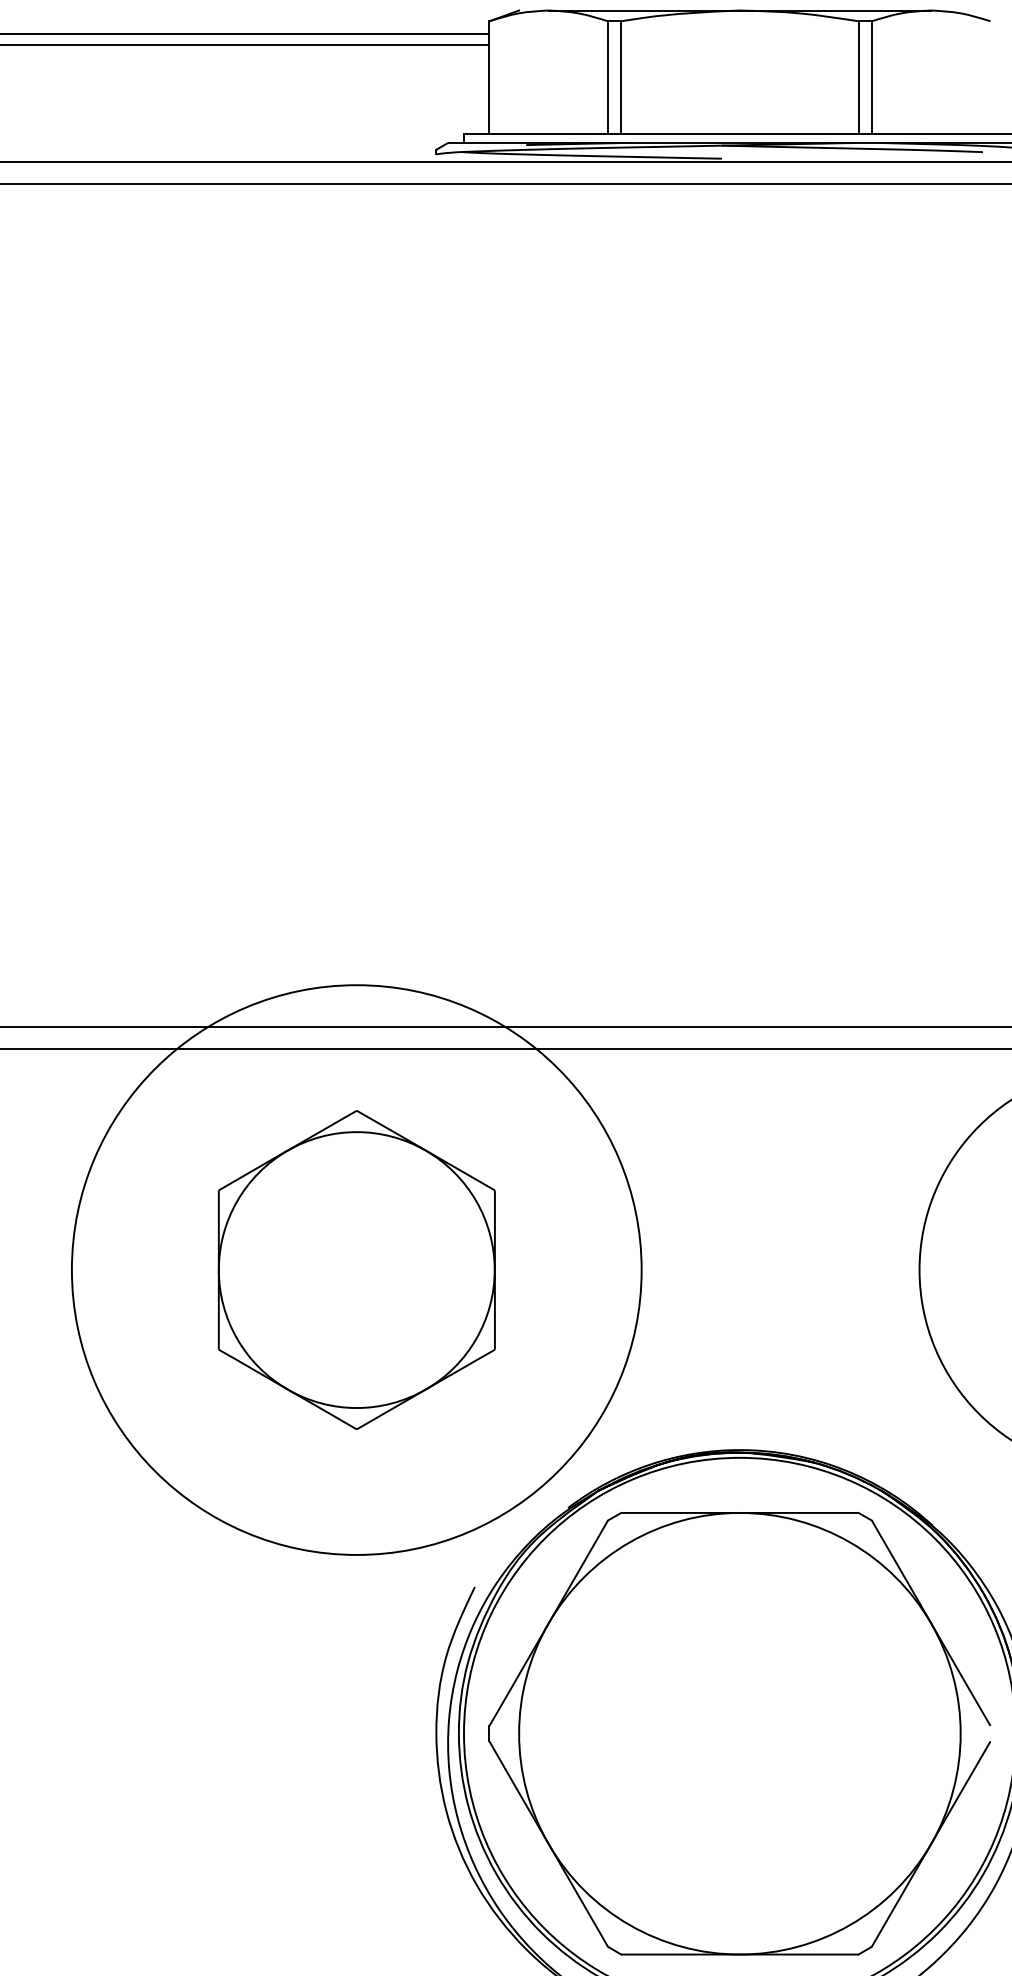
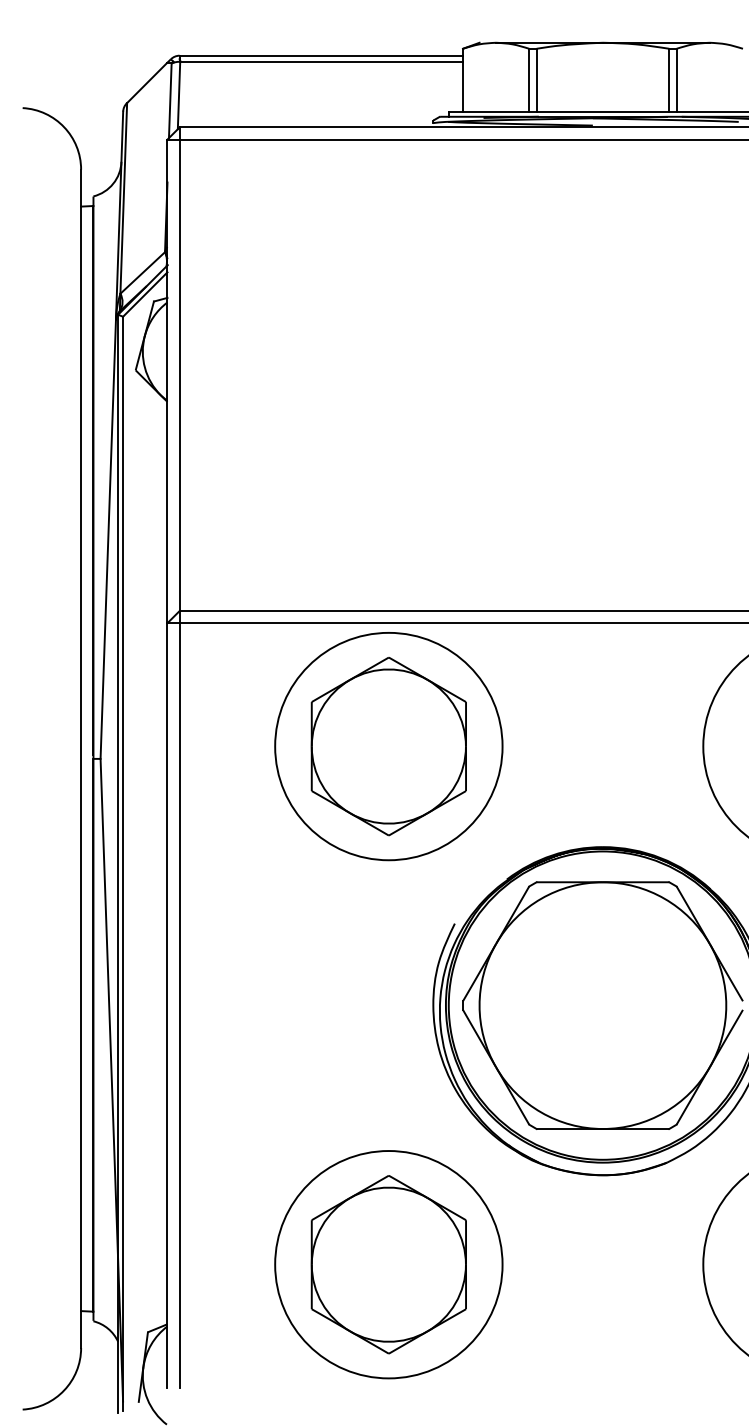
circle: (356, 1269) -> (388, 746), size x0.71

